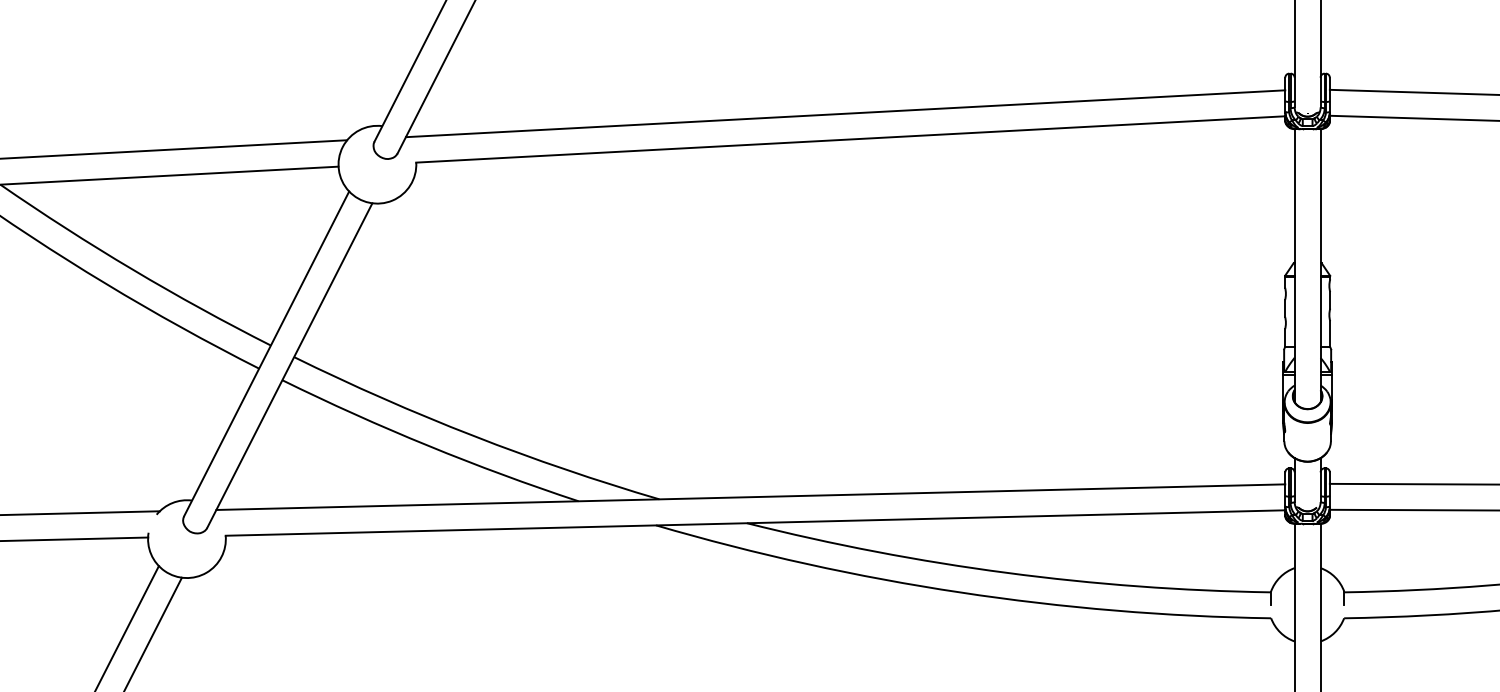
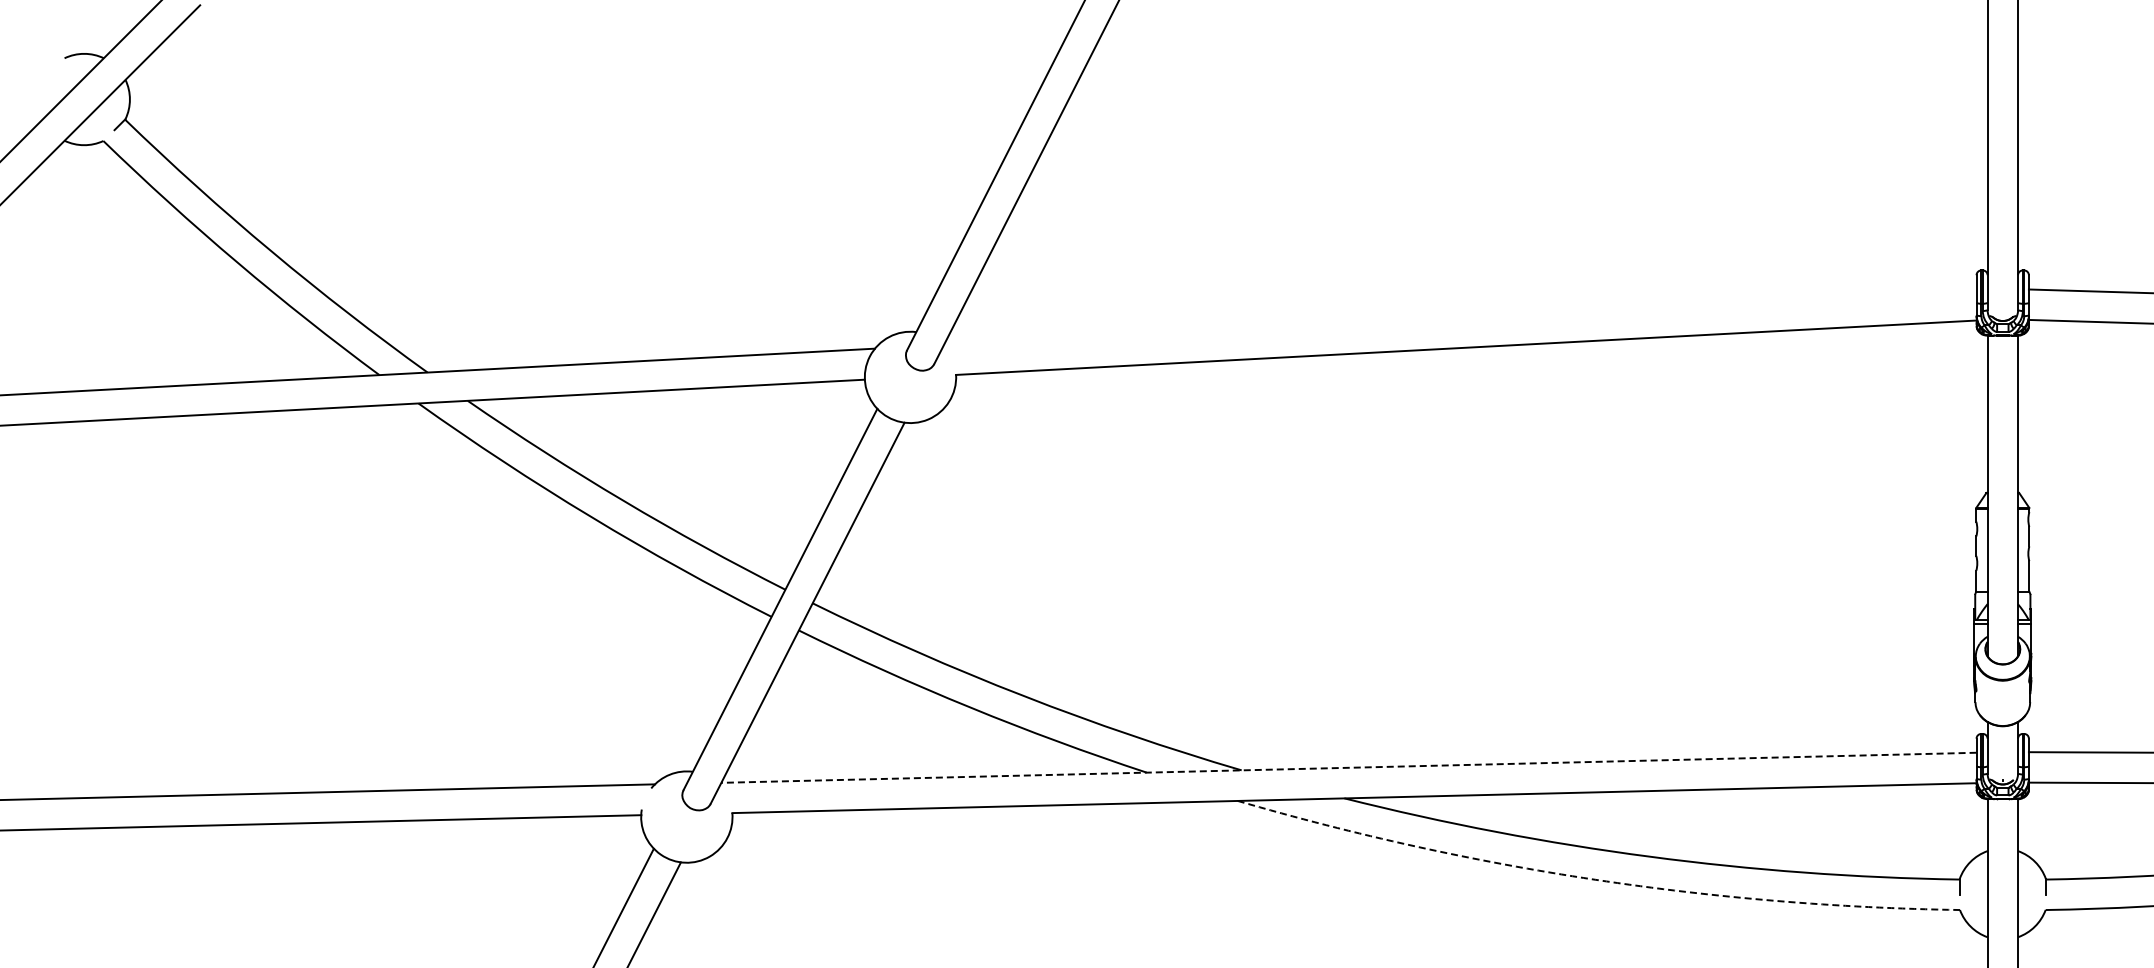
line: (845, 113) -> (1460, 317), removed
line: (751, 496) -> (1349, 767), solid -> dashed
arc: (960, 592) -> (1595, 879), solid -> dashed

